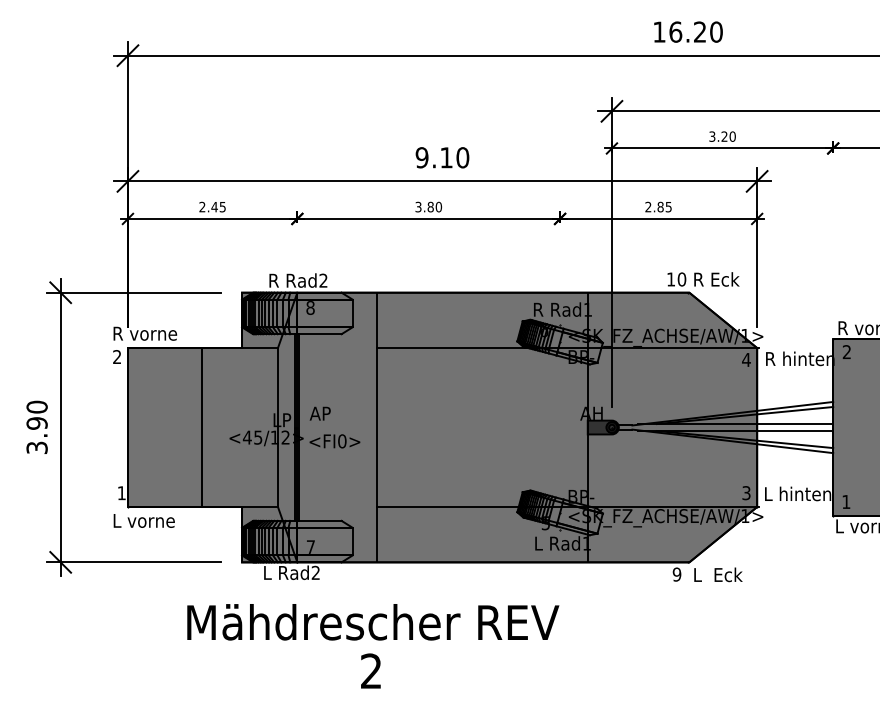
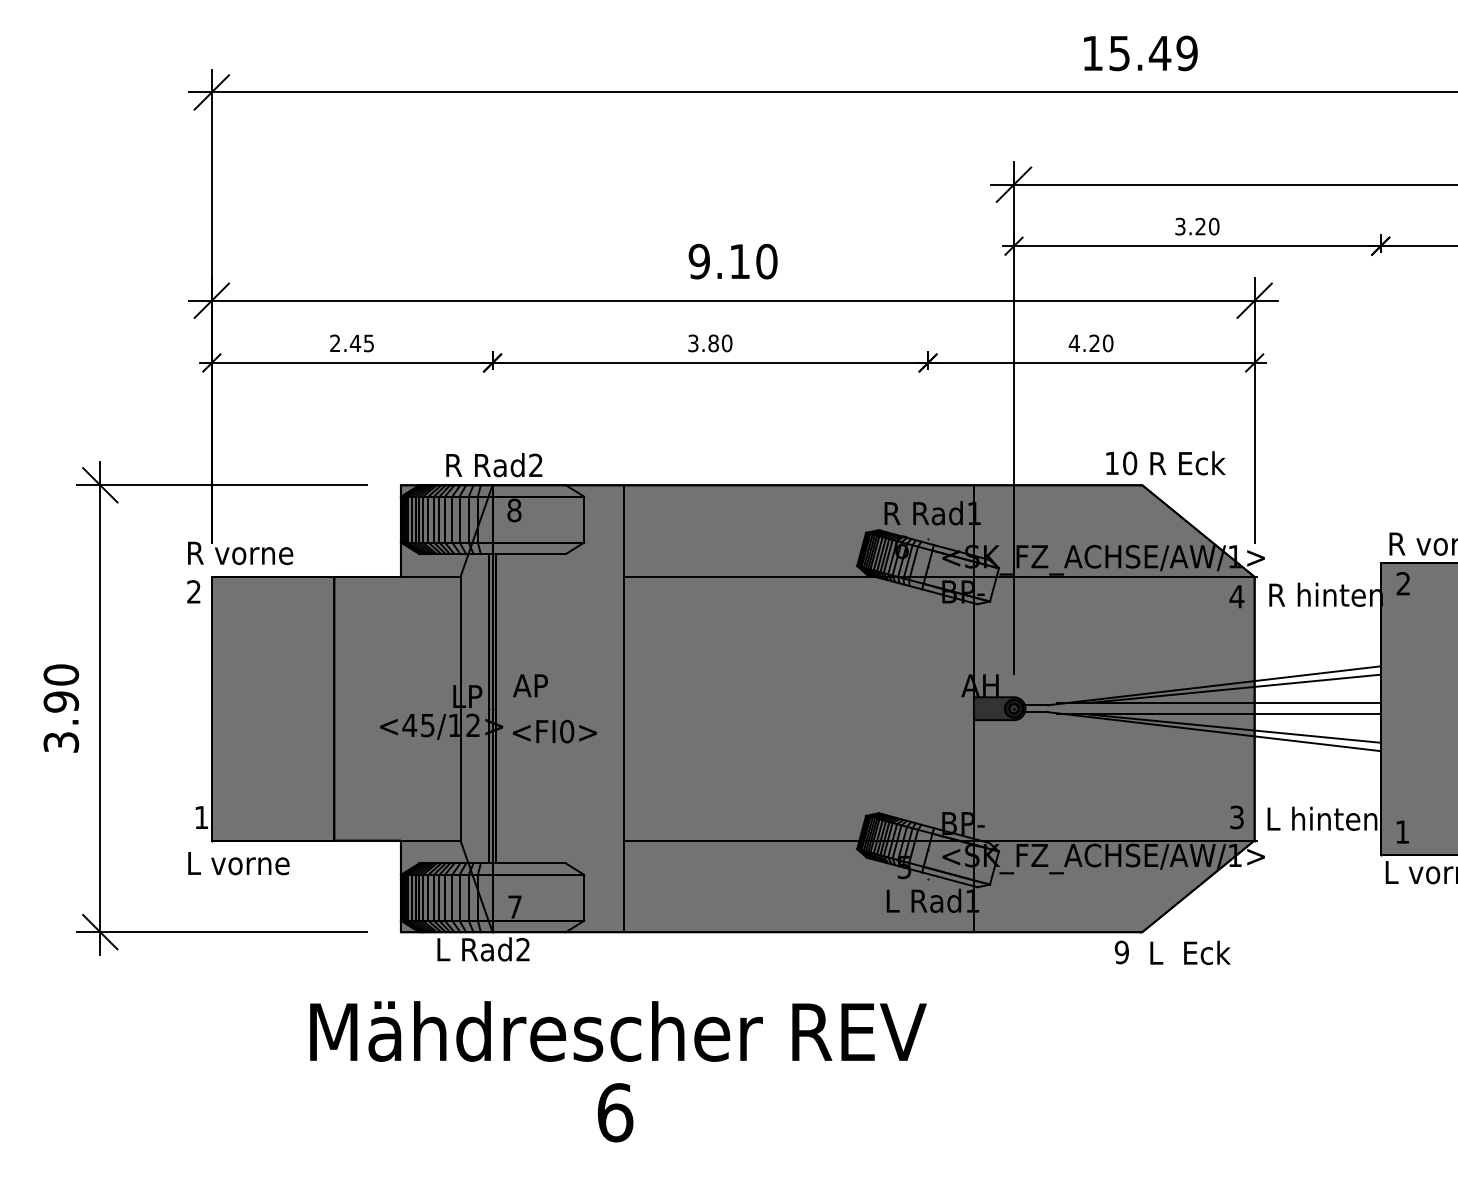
text: (695, 31) -> (1152, 52), 16.20 -> 15.49
text: (658, 206) -> (1091, 342), 2.85 -> 4.20
text: (371, 671) -> (615, 1113), 2 -> 6

